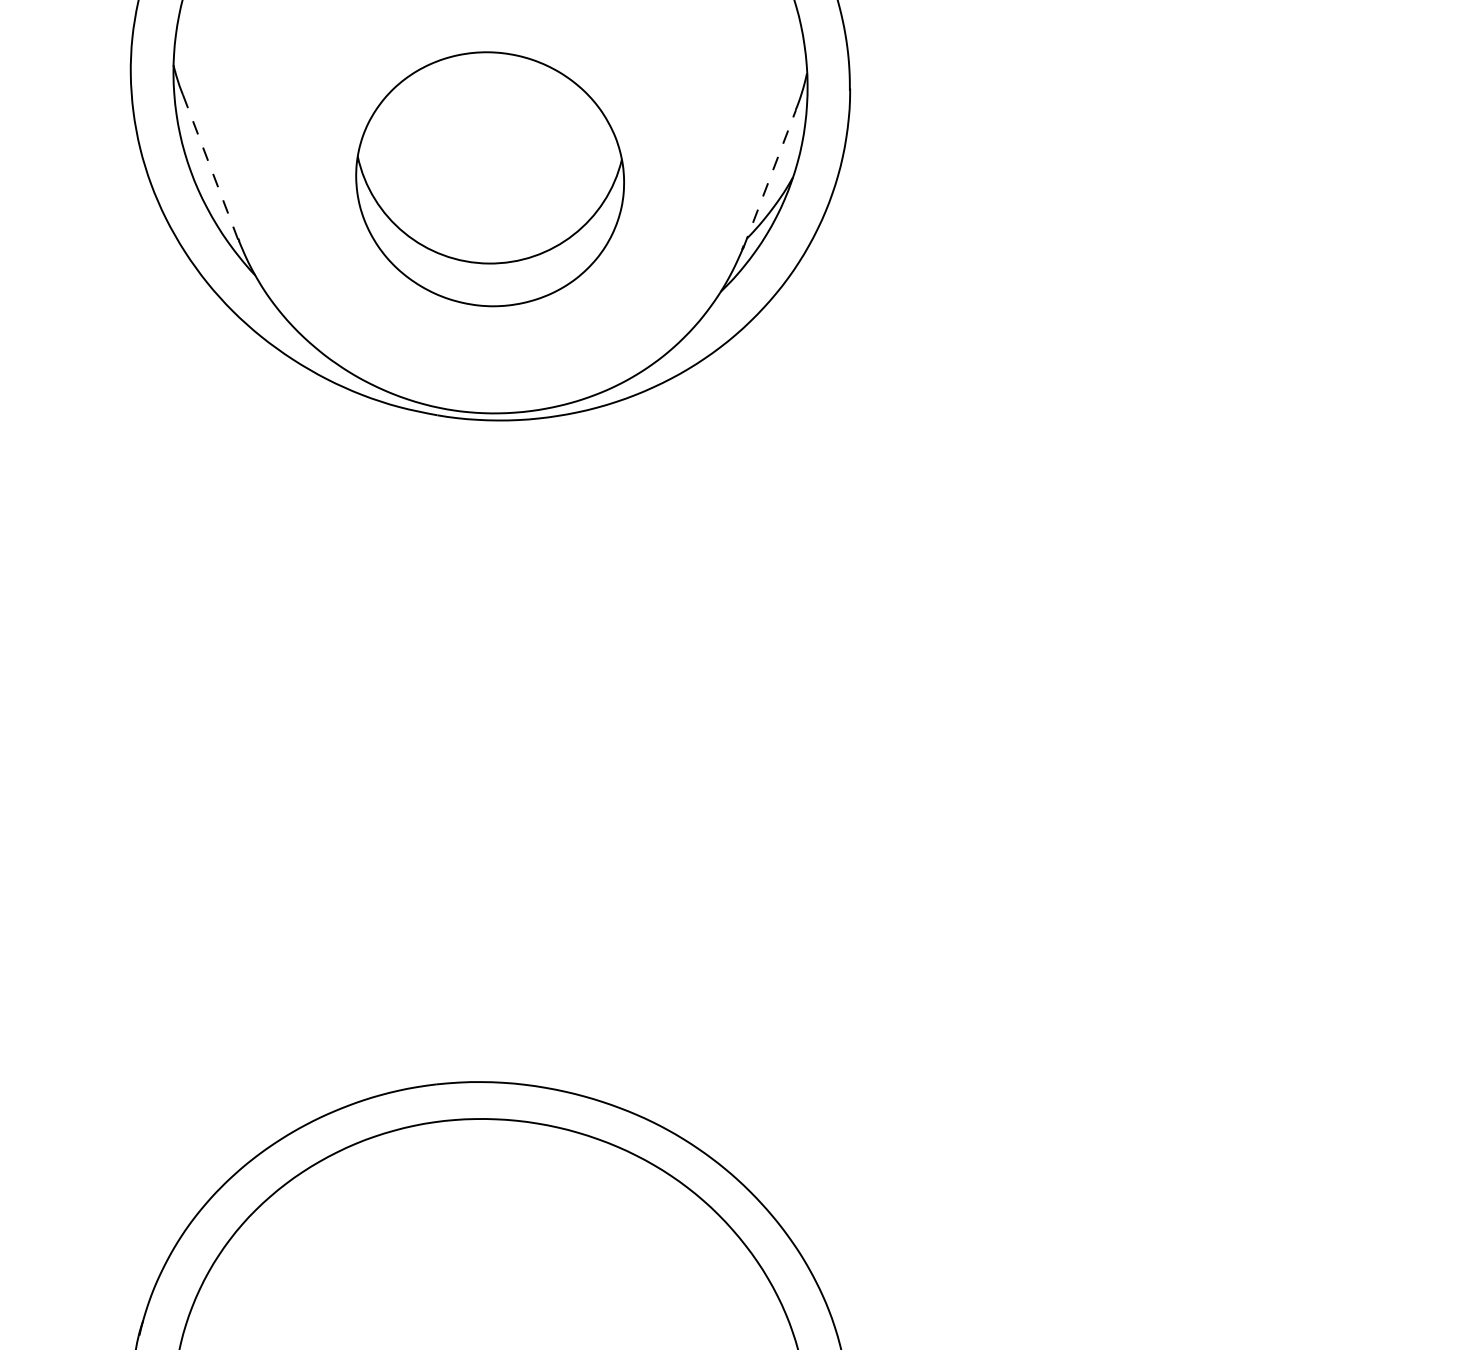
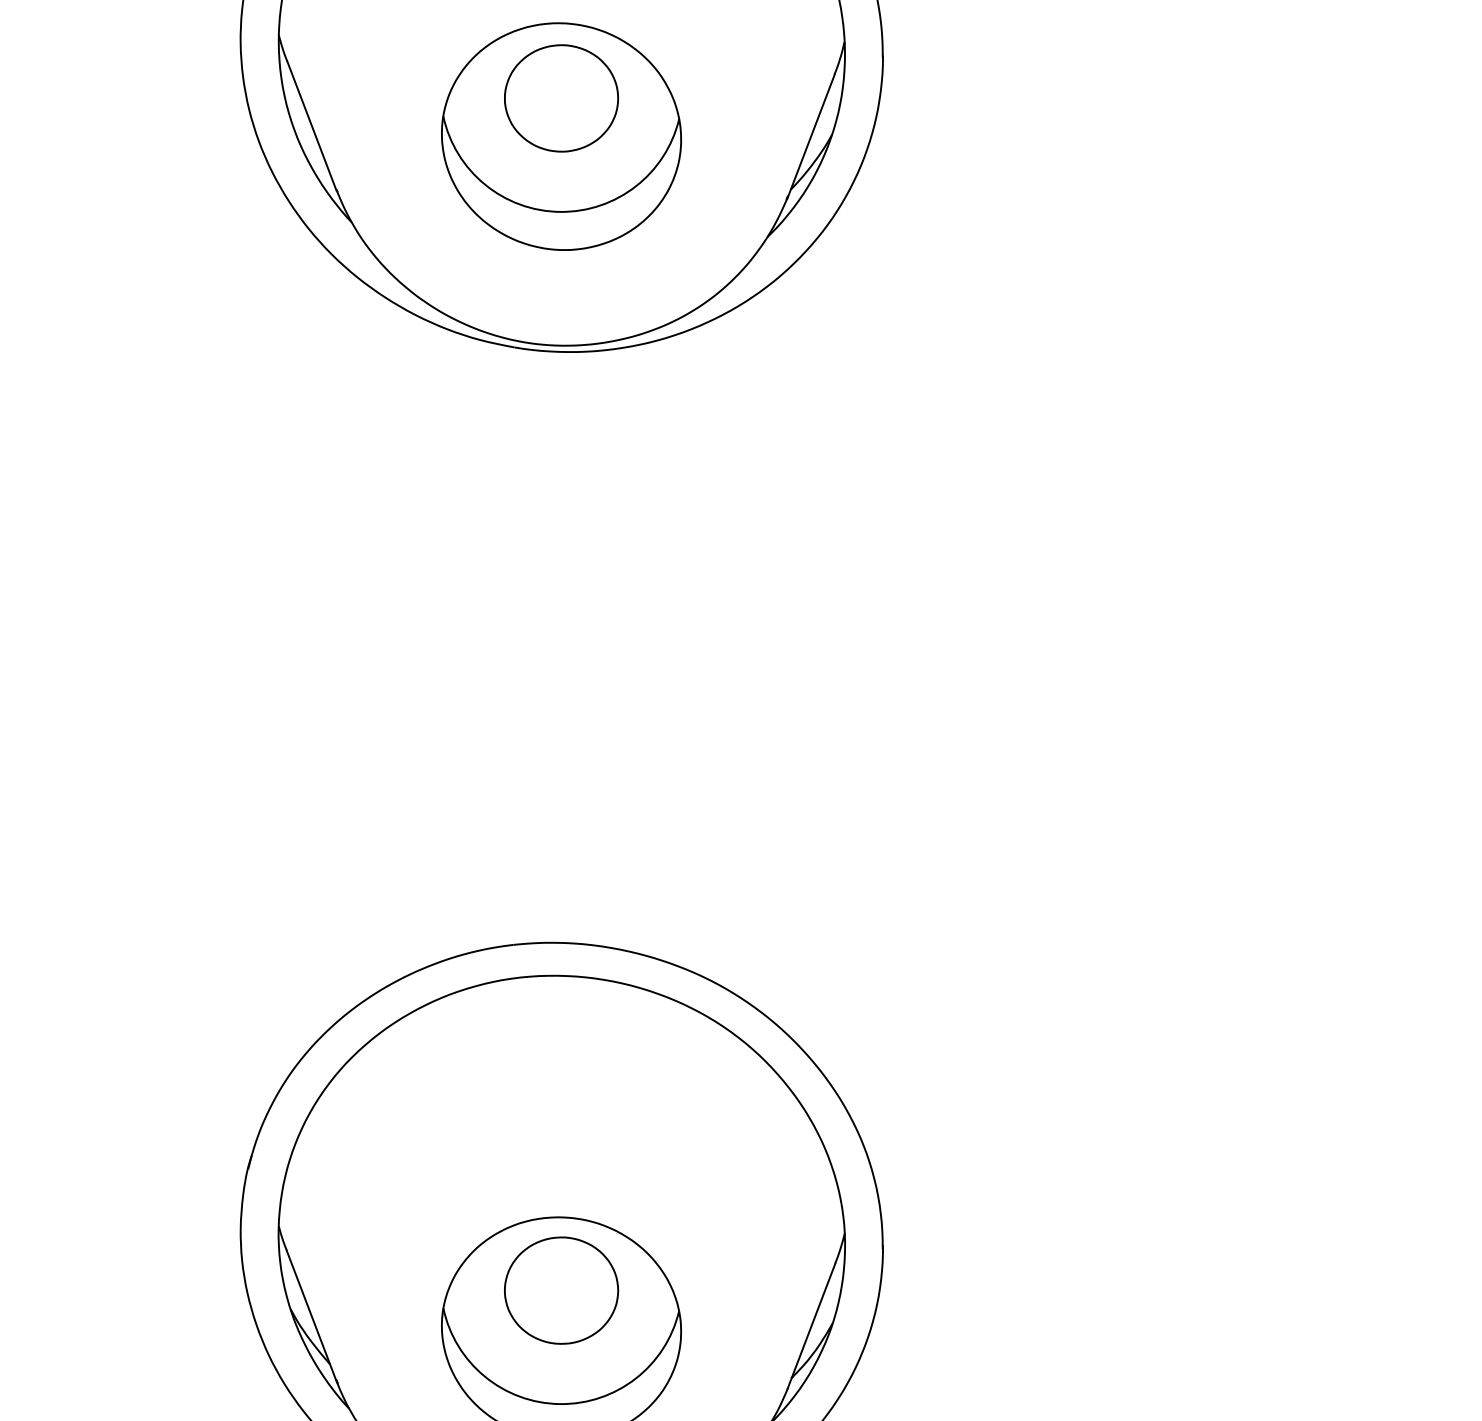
part: (490, 136) -> (561, 98), added
line: (211, 167) -> (312, 126), dashed -> solid
line: (770, 179) -> (811, 136), dashed -> solid

